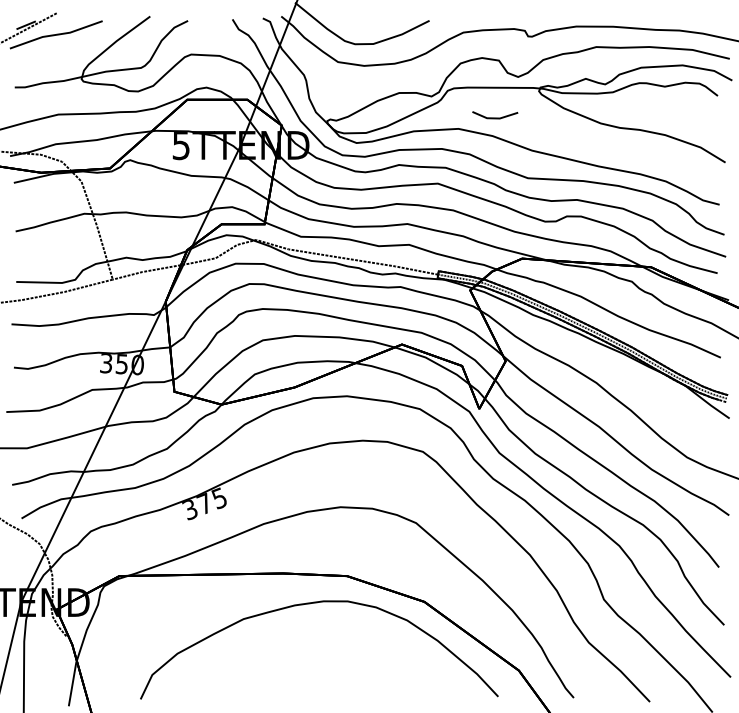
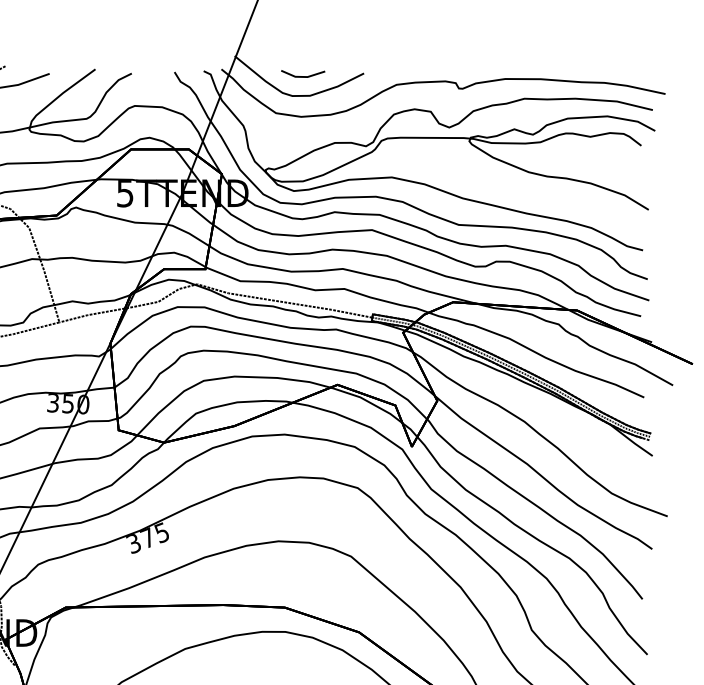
line: (495, 117) -> (303, 76), moved

